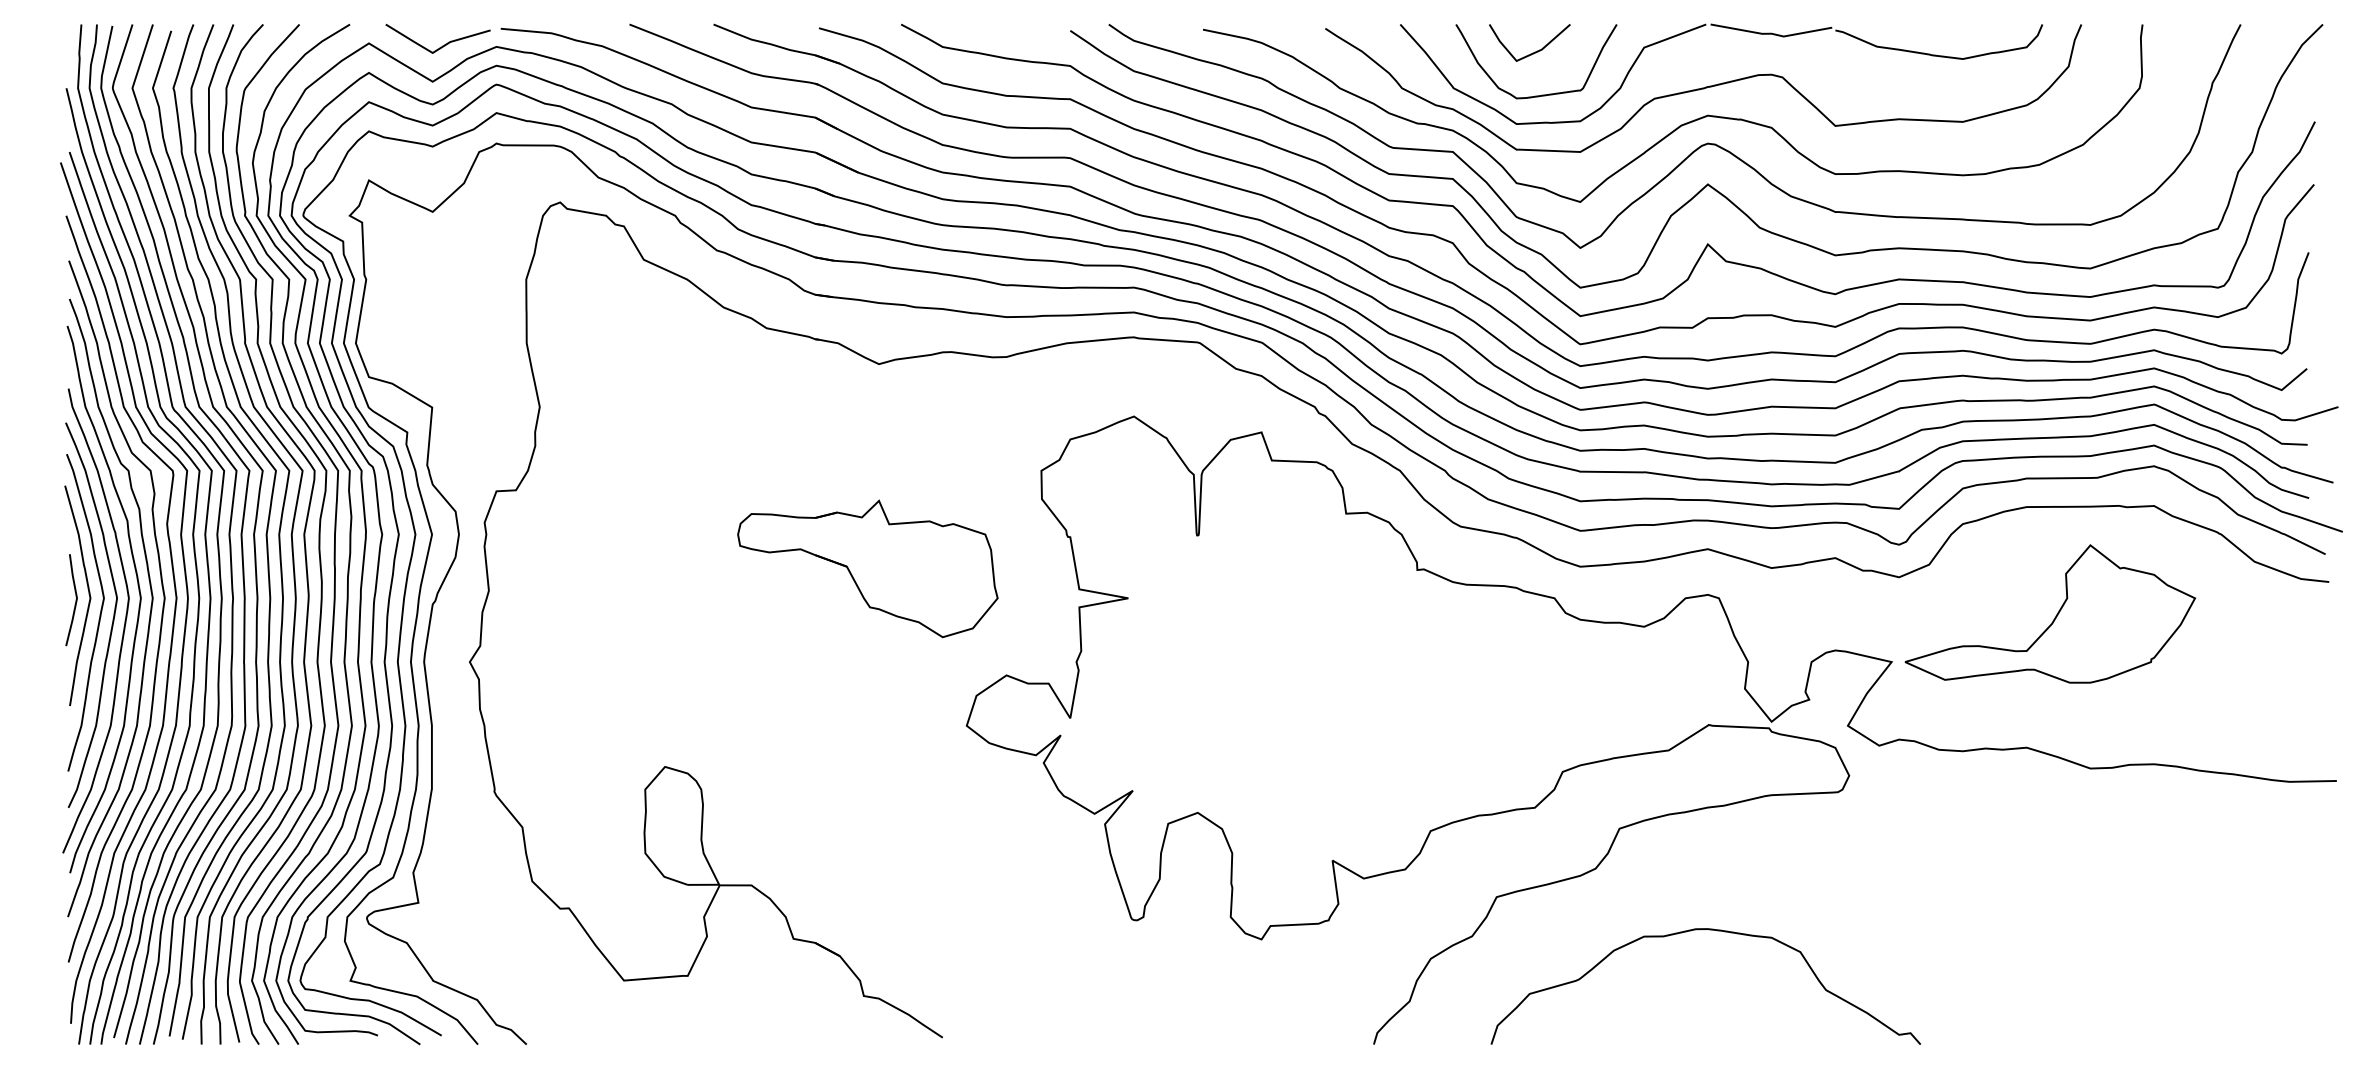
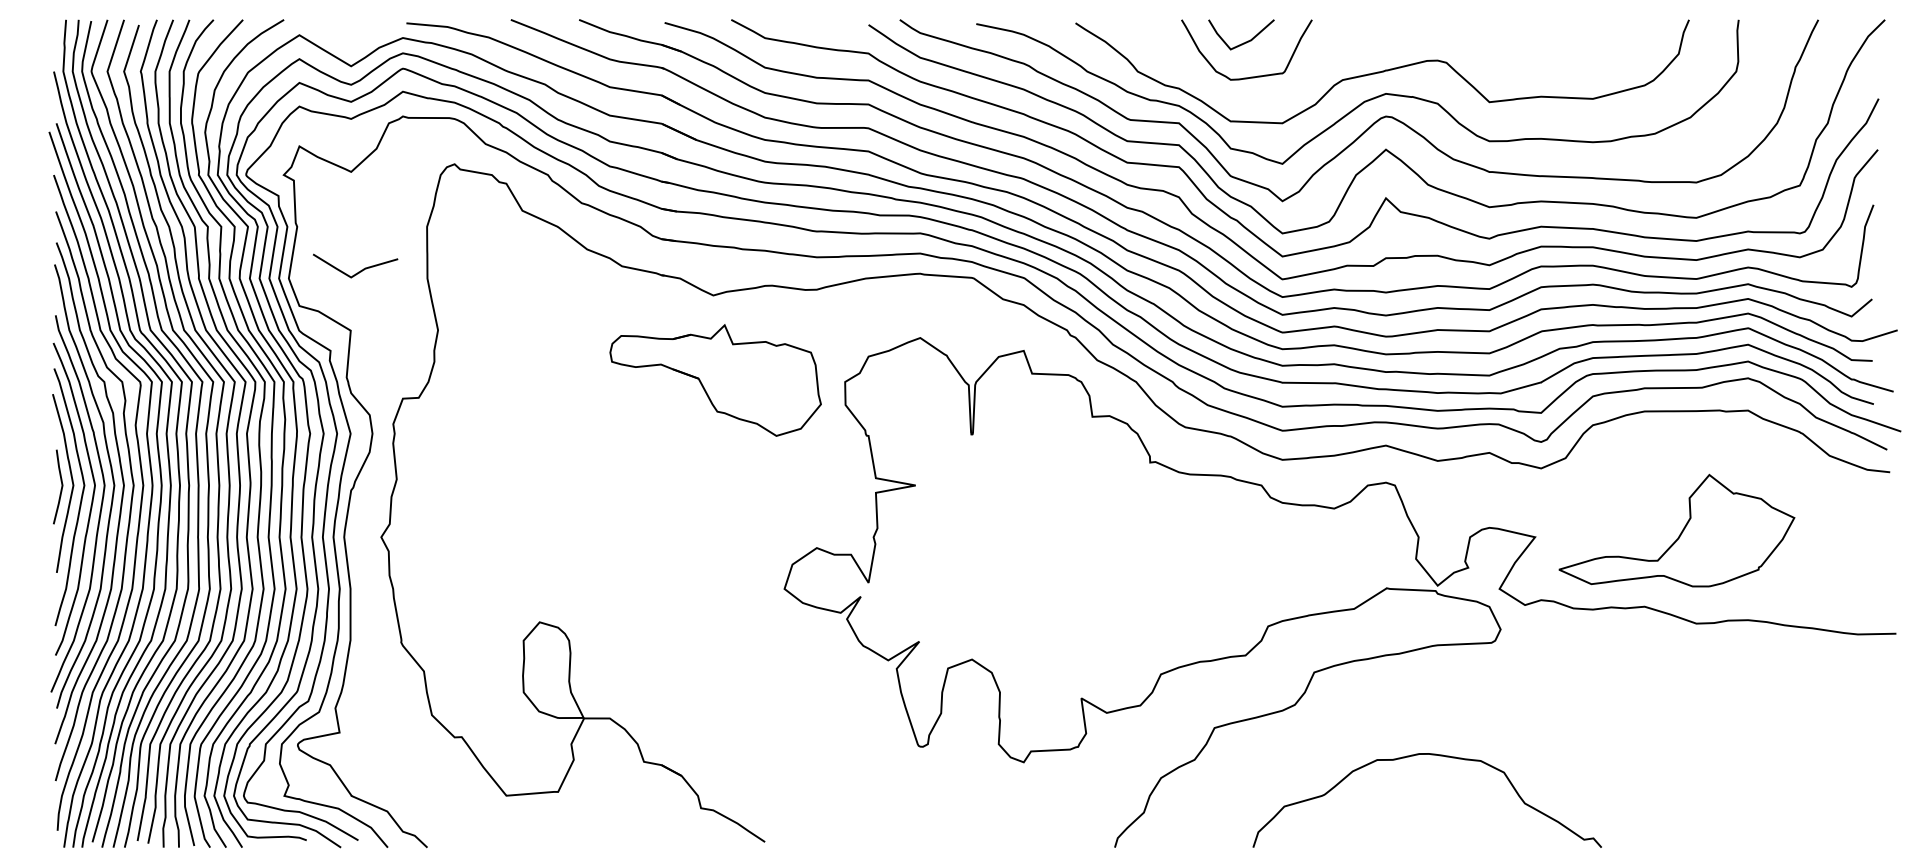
part: (1731, 29) -> (1405, 23), removed
line: (442, 45) -> (359, 271), moved
part: (867, 568) -> (715, 380), moved
part: (2055, 615) -> (1681, 531), moved
curve: (1708, 930) -> (1429, 755), moved

